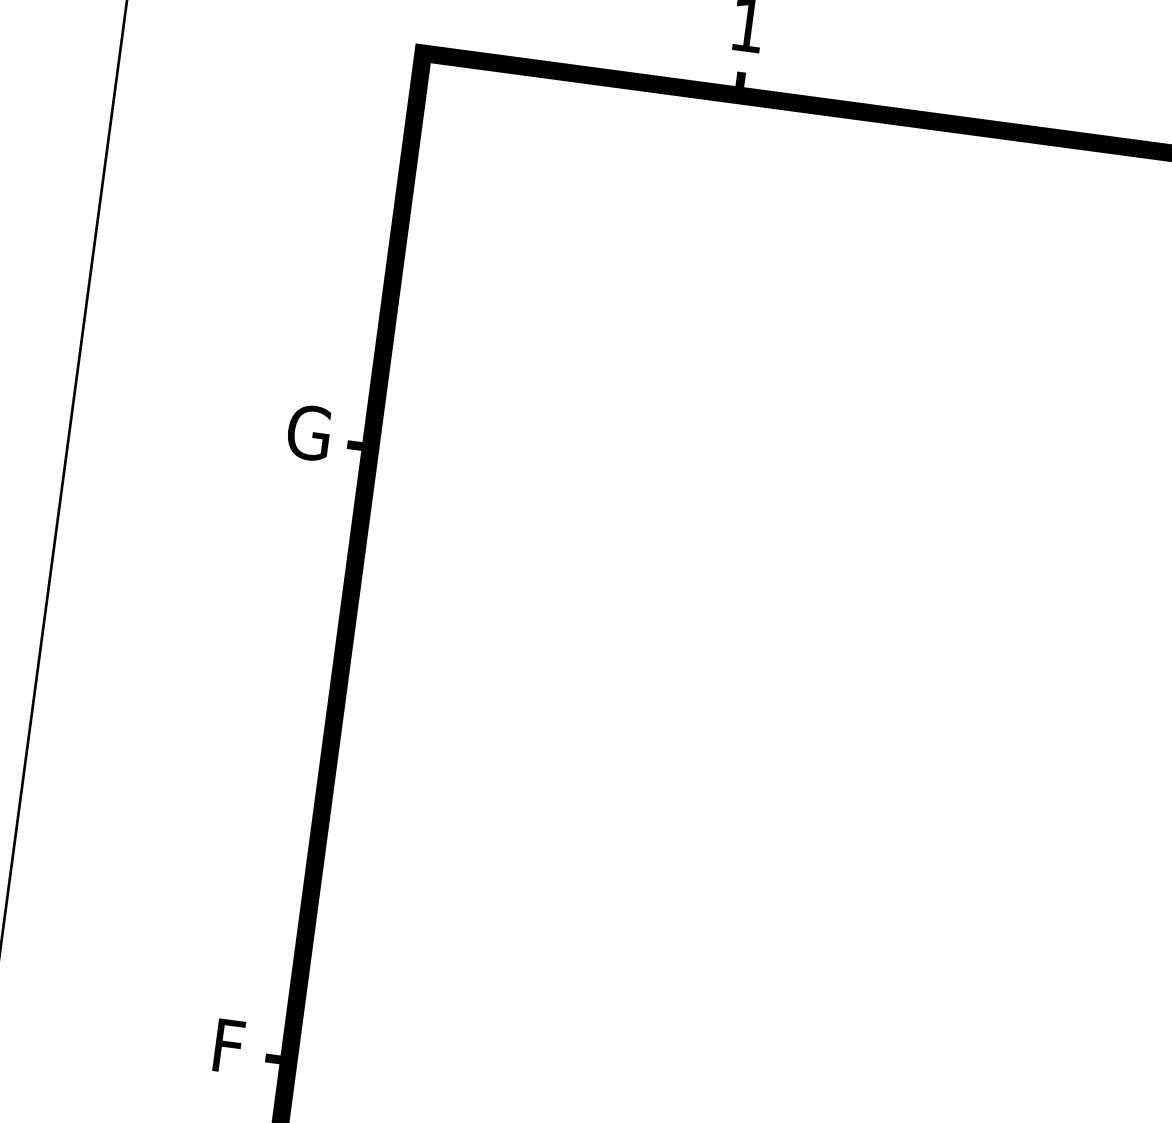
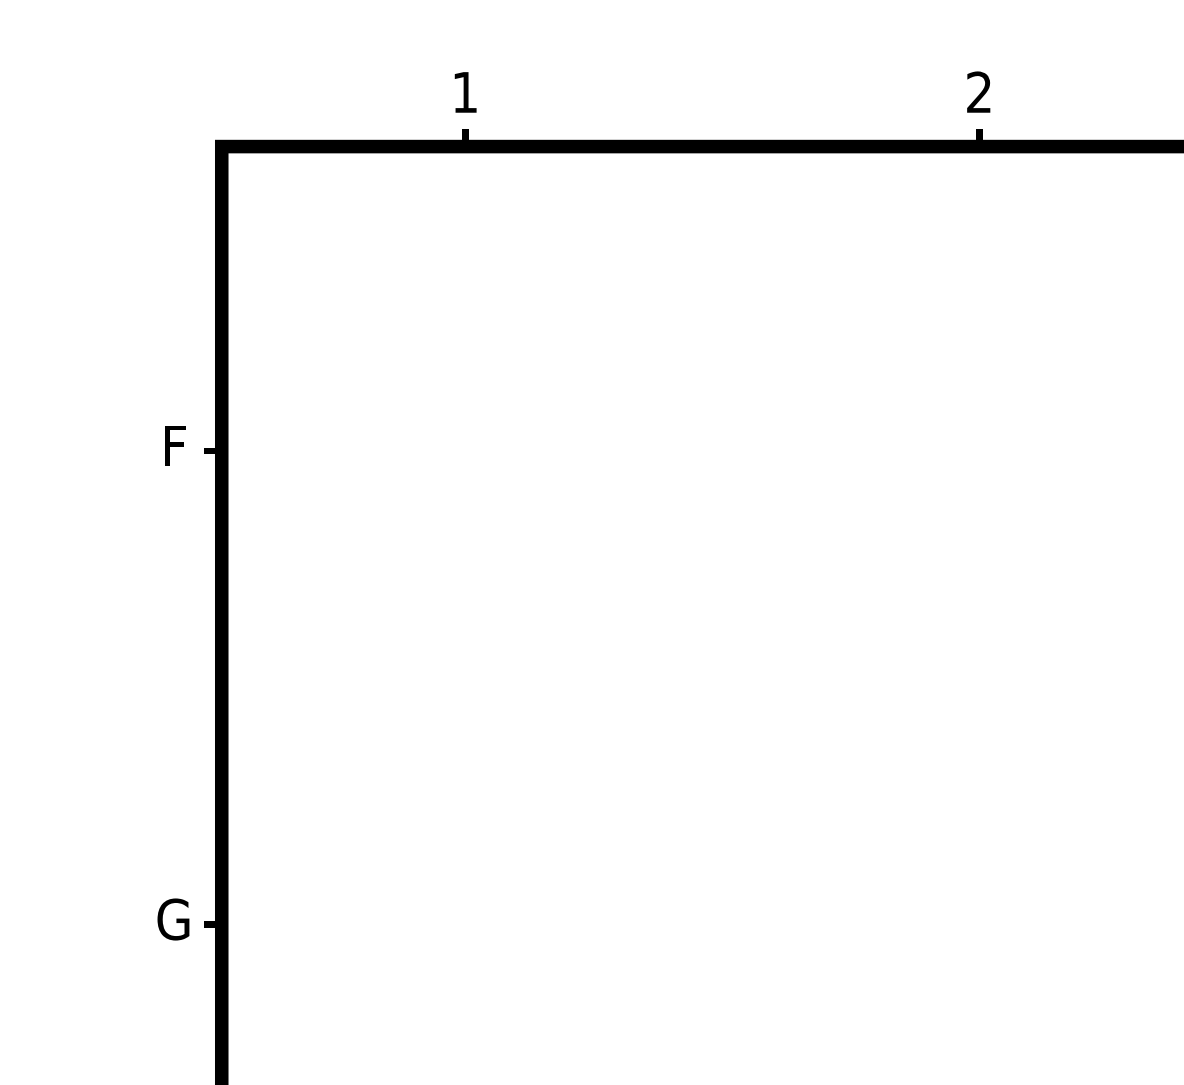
text: (309, 432) -> (173, 445), G -> F
text: (227, 1046) -> (173, 919), F -> G

